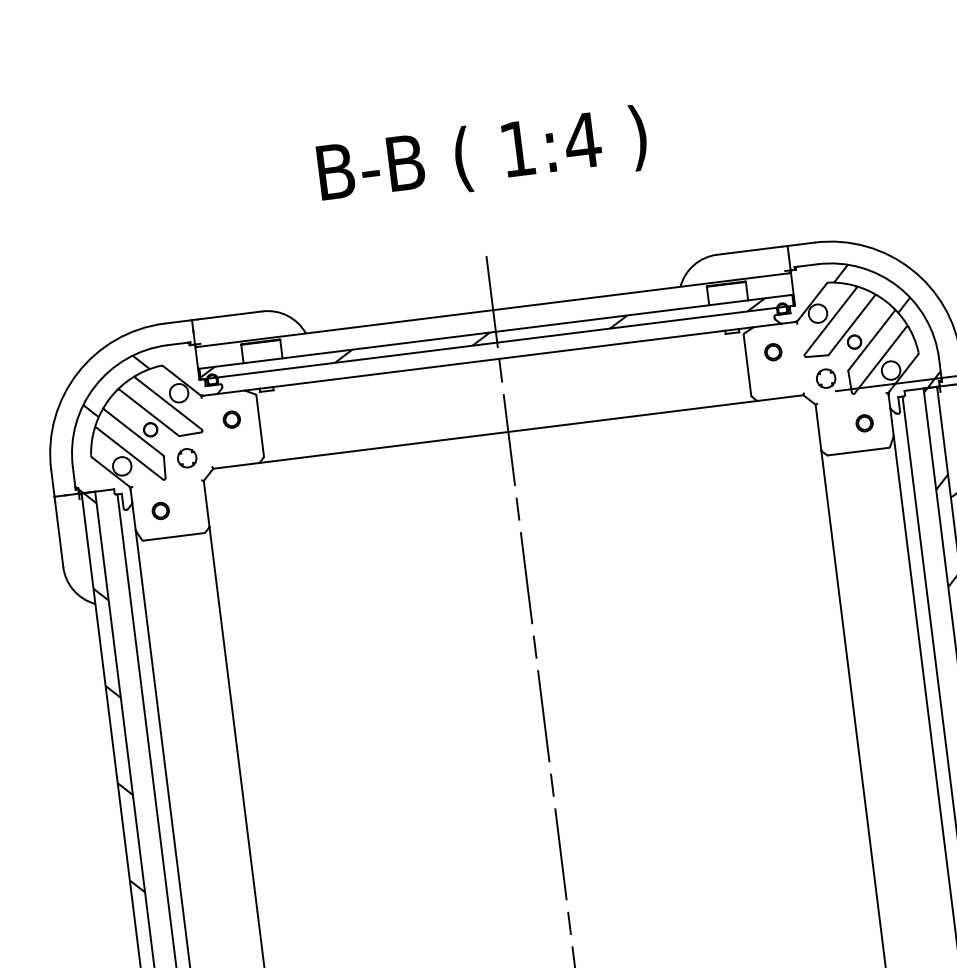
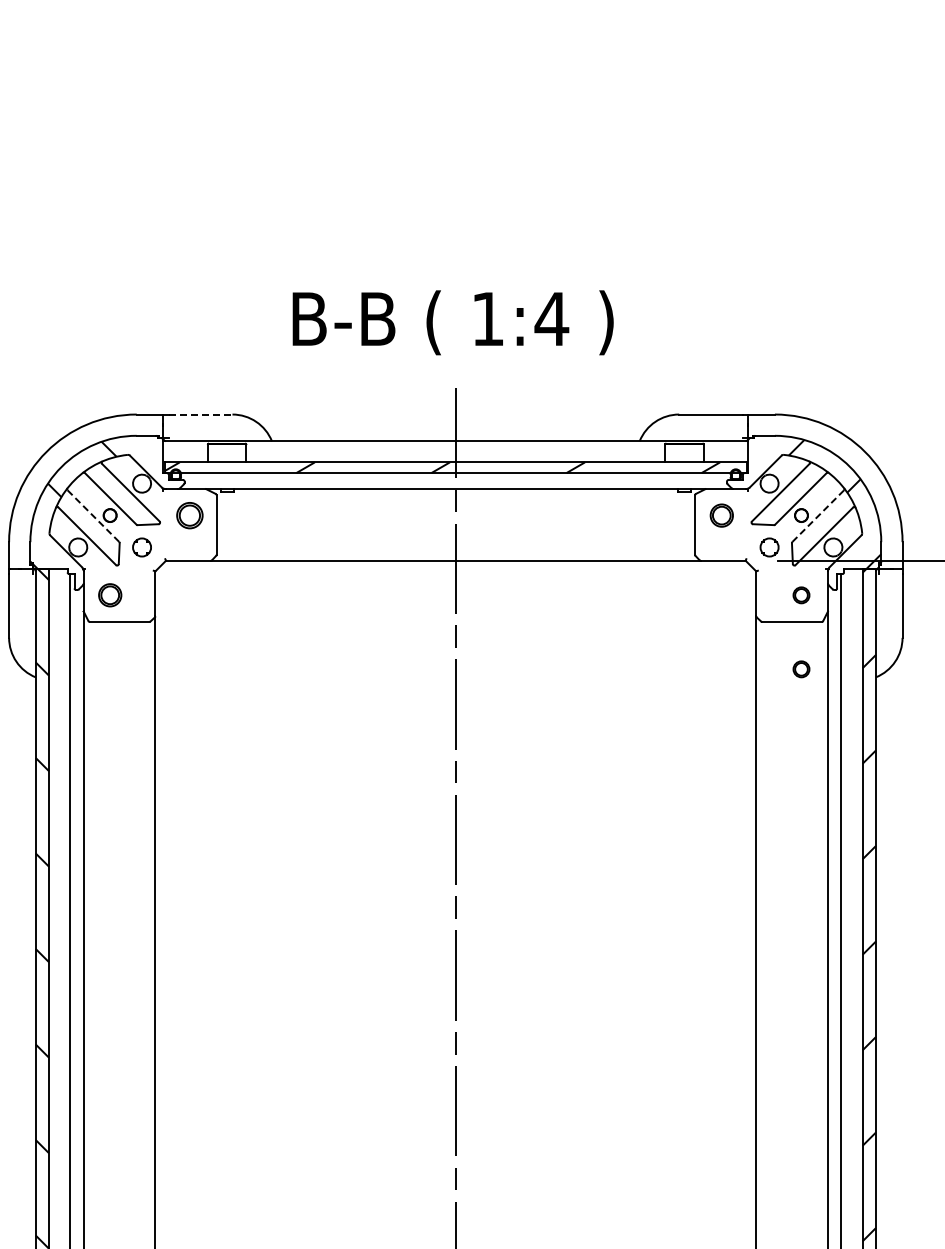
text: (482, 156) -> (452, 322), moved
line: (229, 315) -> (200, 414), solid -> dashed
line: (870, 341) -> (817, 516), solid -> dashed
part: (773, 352) -> (721, 515), size x1.4
part: (231, 419) -> (189, 515), size x1.6
line: (133, 431) -> (93, 515), solid -> dashed
part: (874, 498) -> (801, 669), added
part: (160, 511) -> (109, 595), size x1.4

